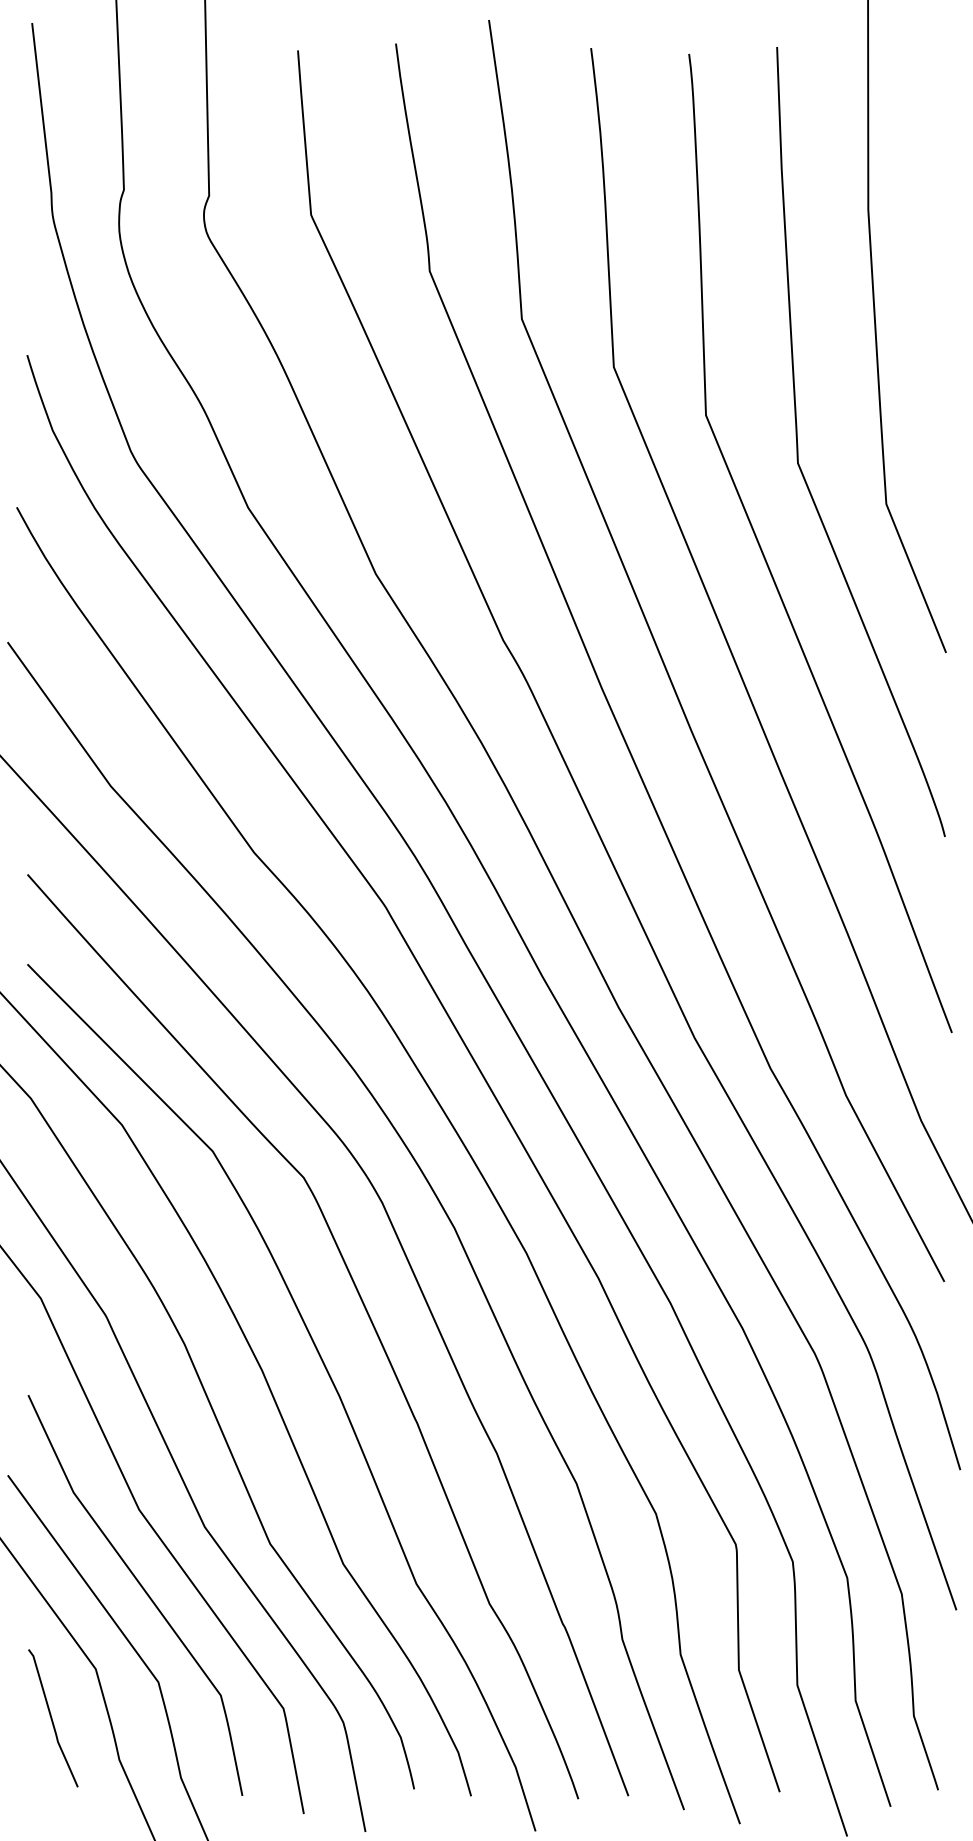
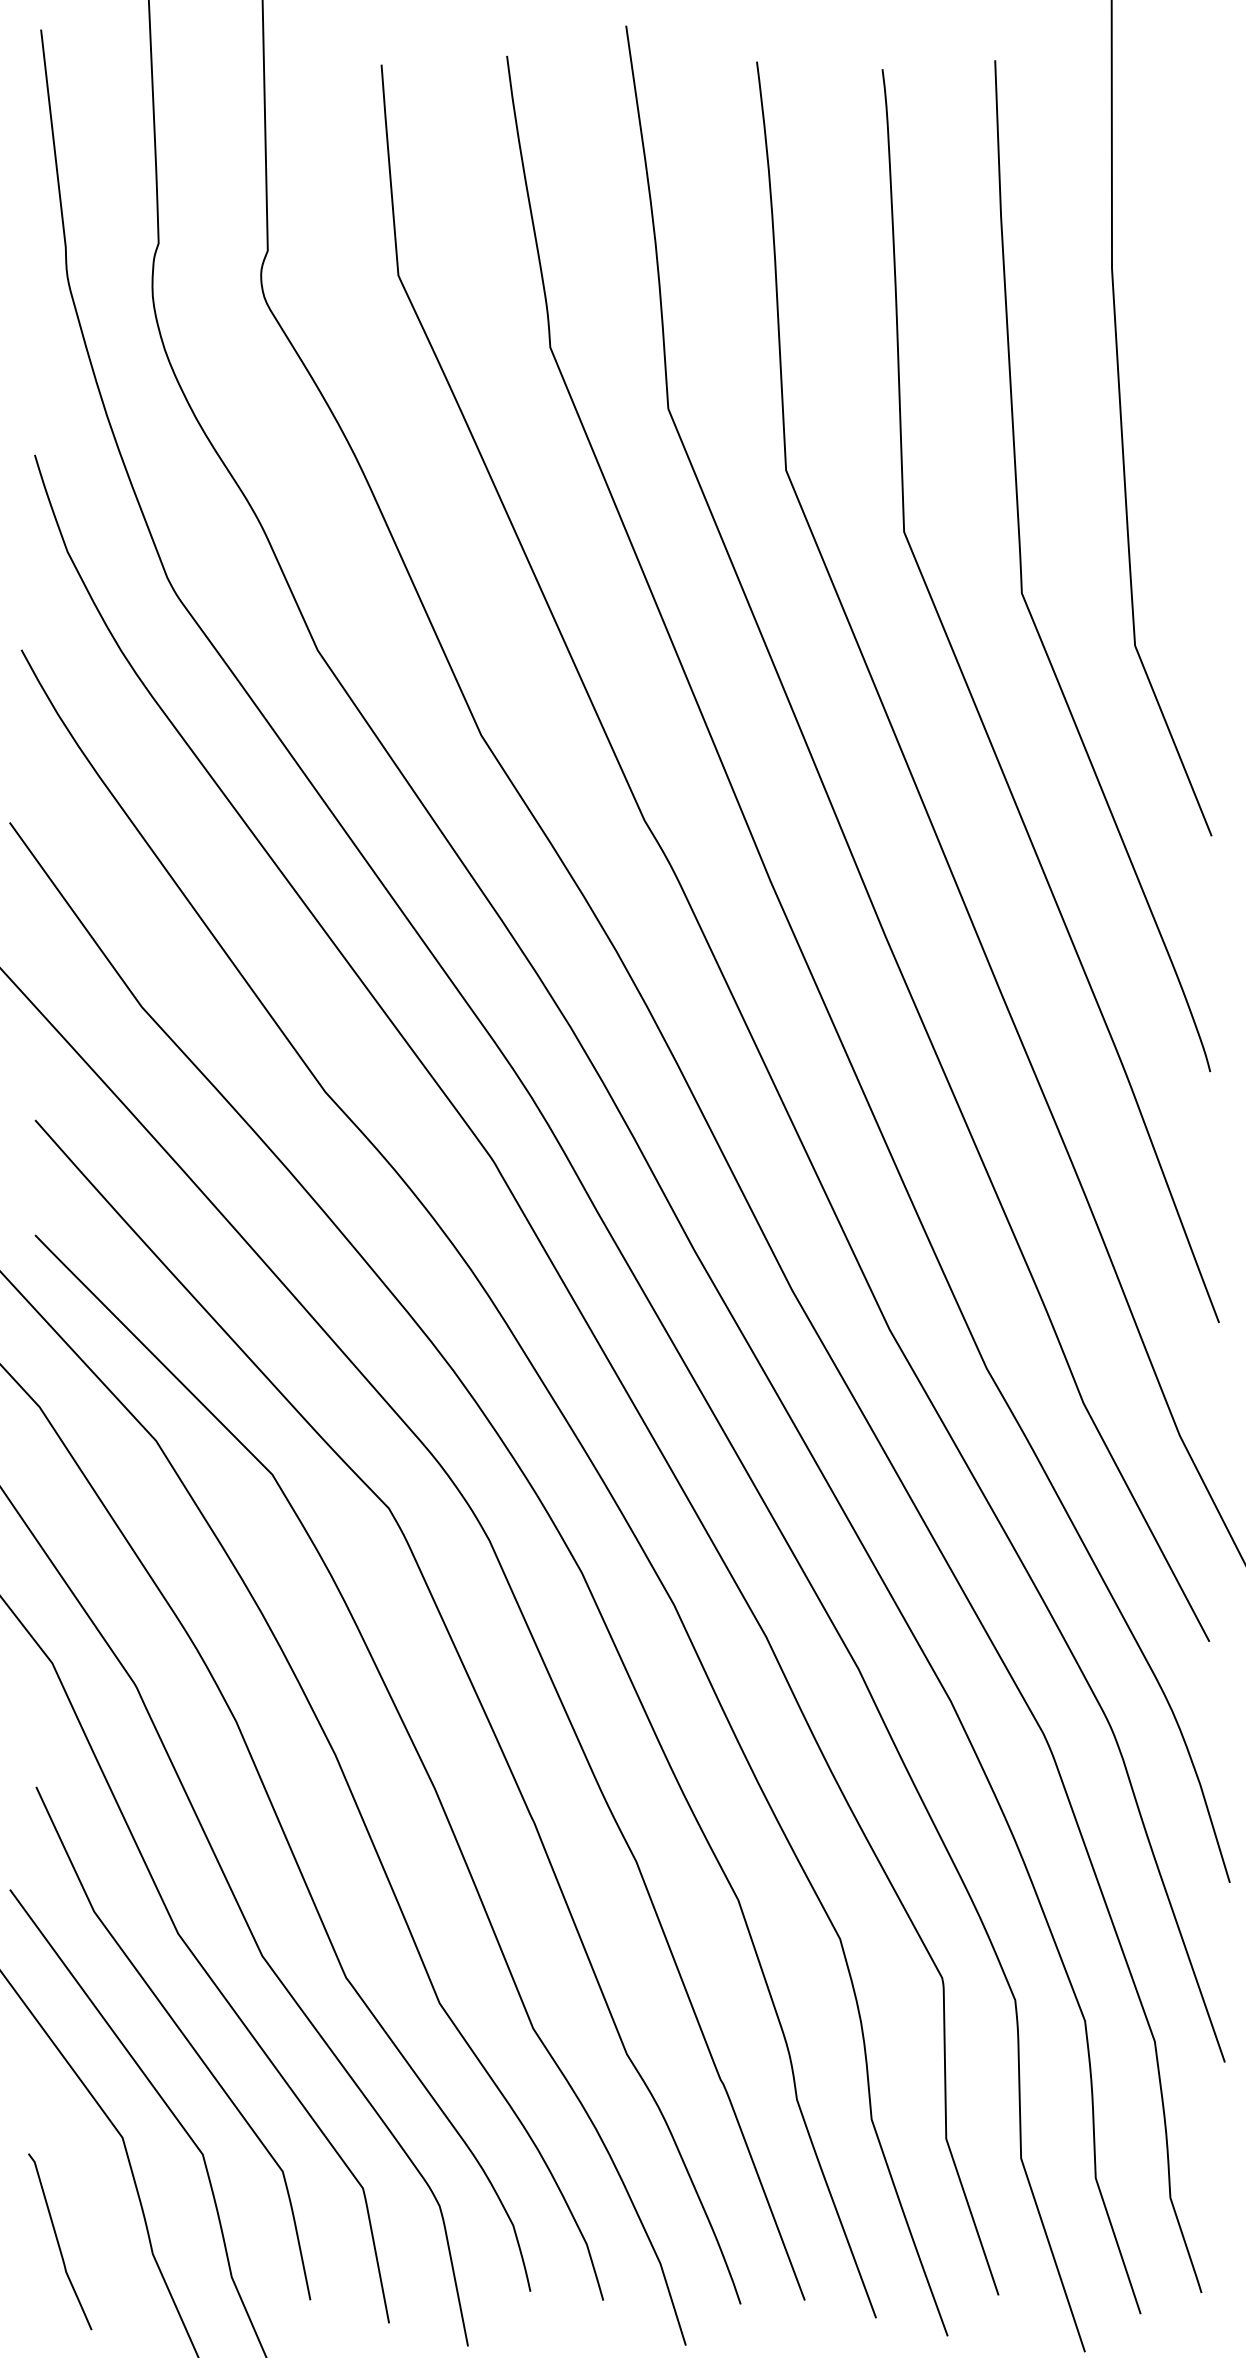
curve: (51, 1718) -> (58, 2241), moved

